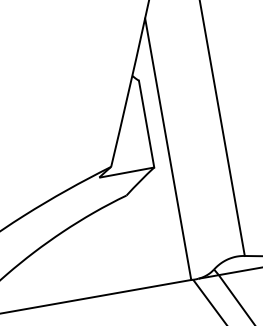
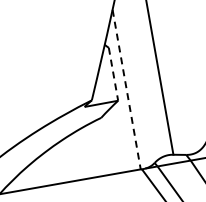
line: (146, 124) -> (113, 74), solid -> dashed
line: (167, 150) -> (126, 90), solid -> dashed

